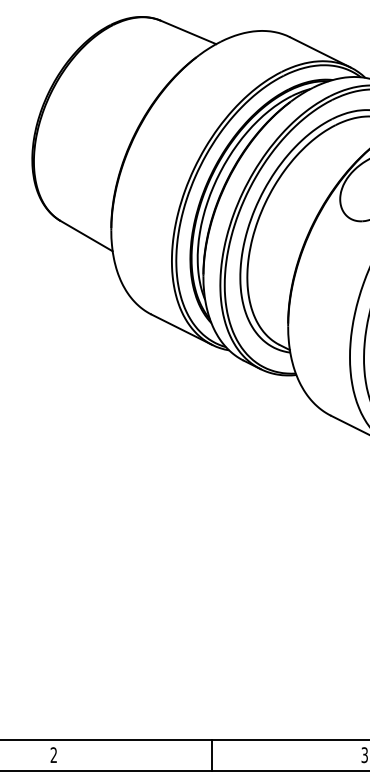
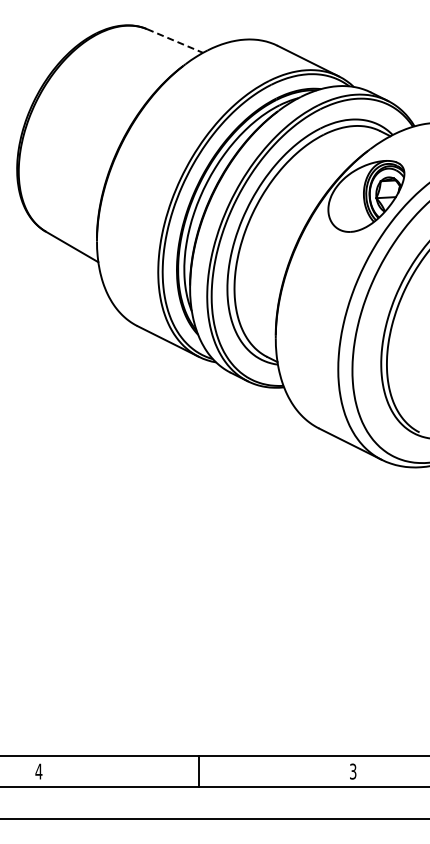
line: (188, 32) -> (175, 41), solid -> dashed
text: (53, 755) -> (38, 771), 2 -> 4

